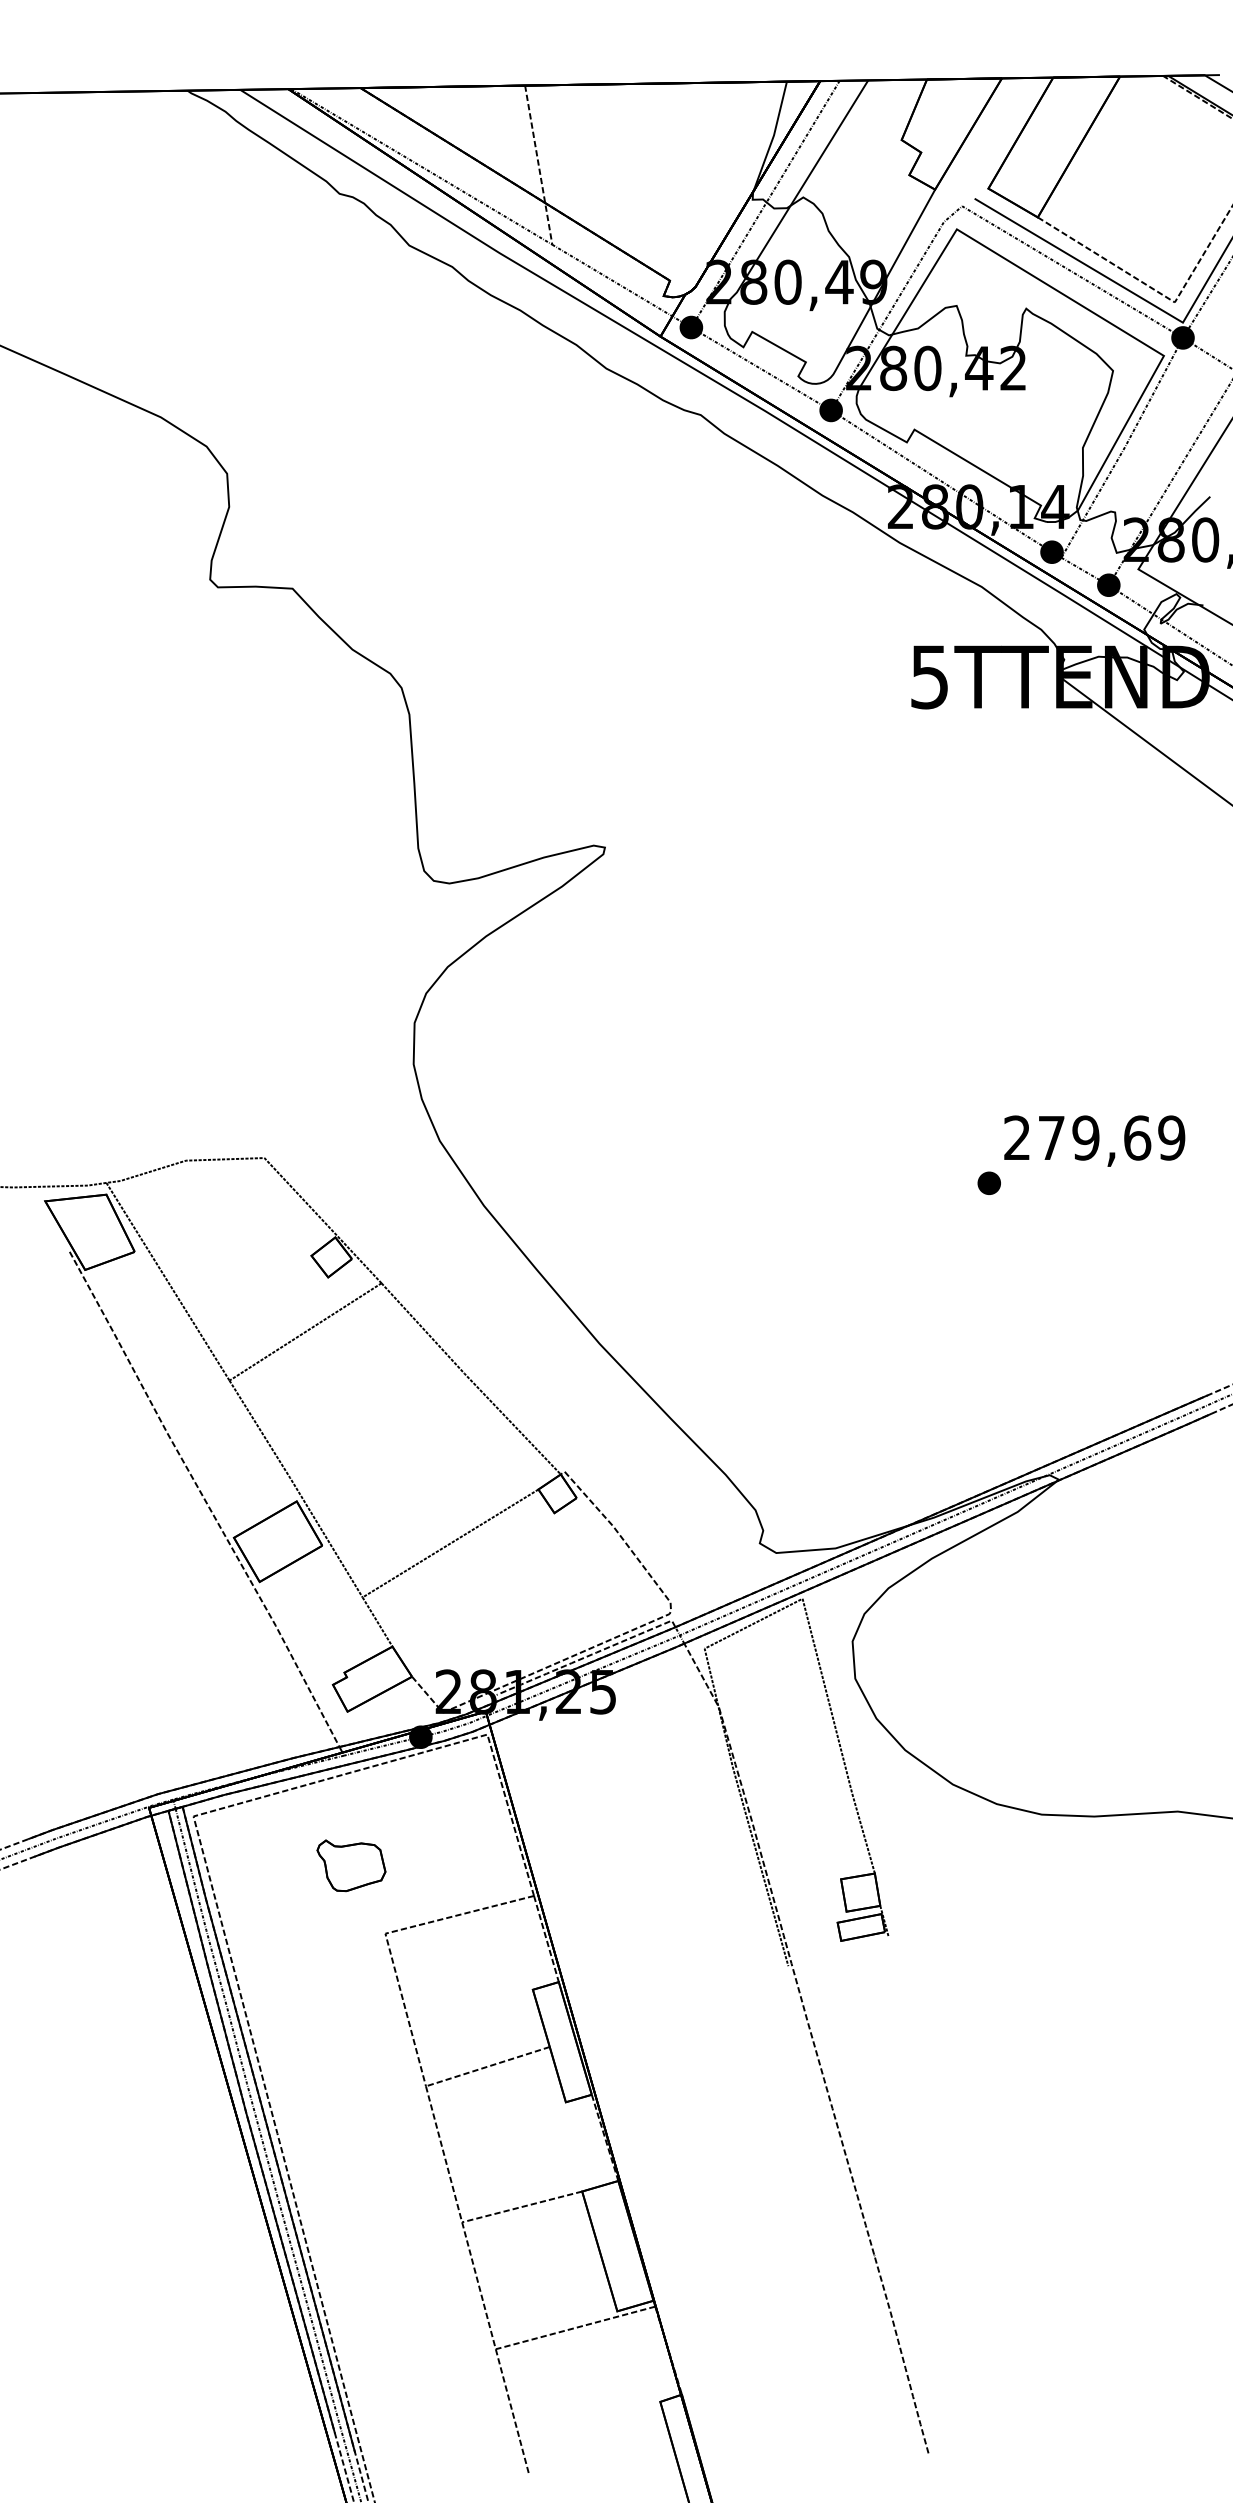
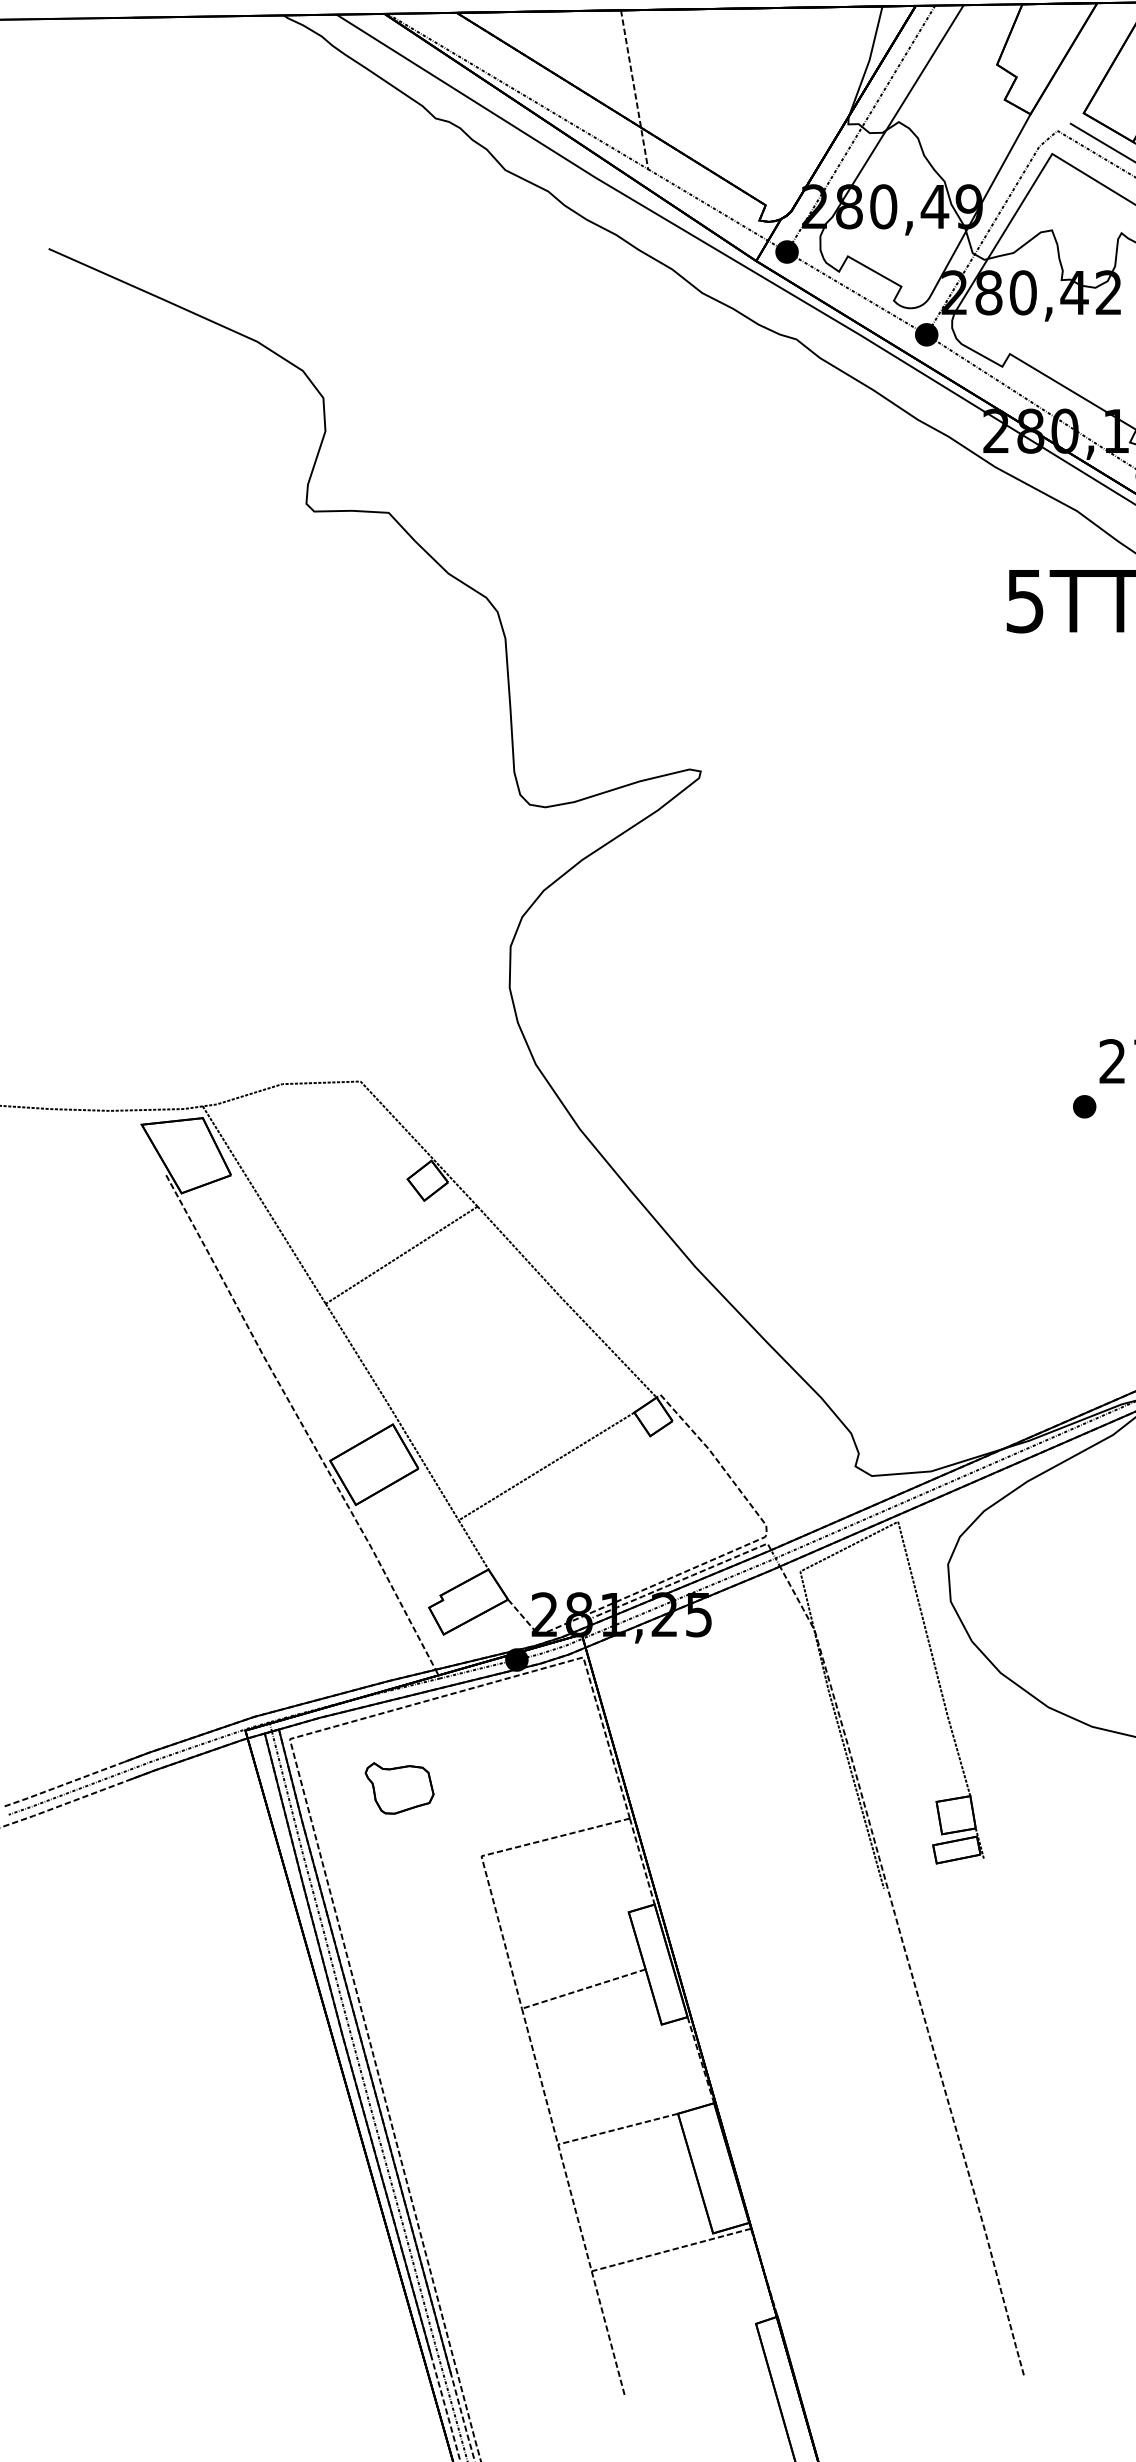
part: (351, 1865) -> (399, 1788), moved

